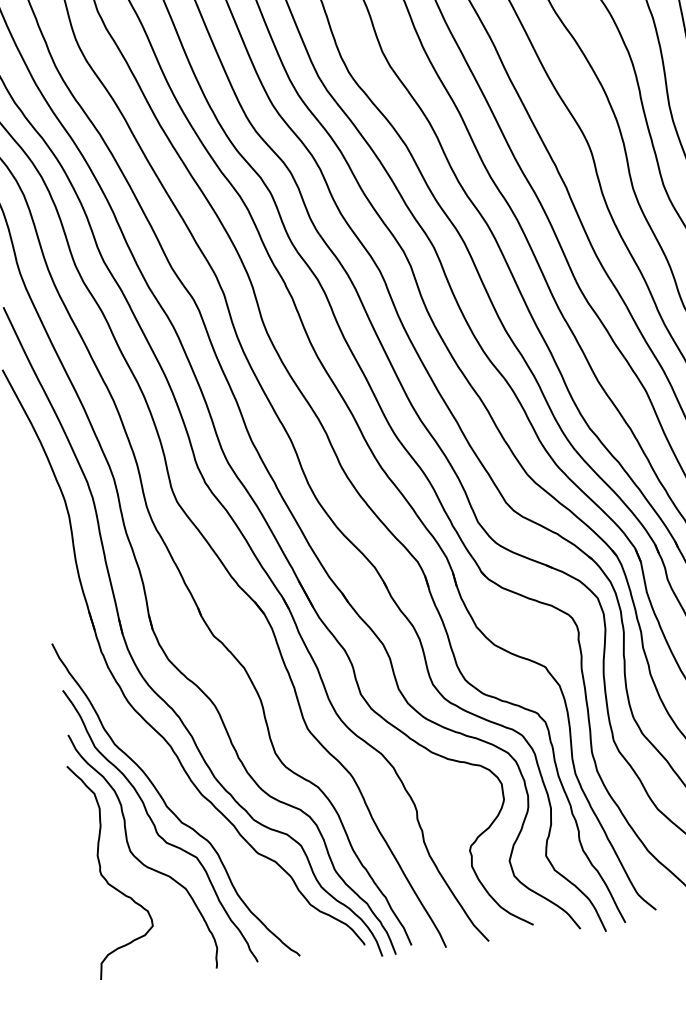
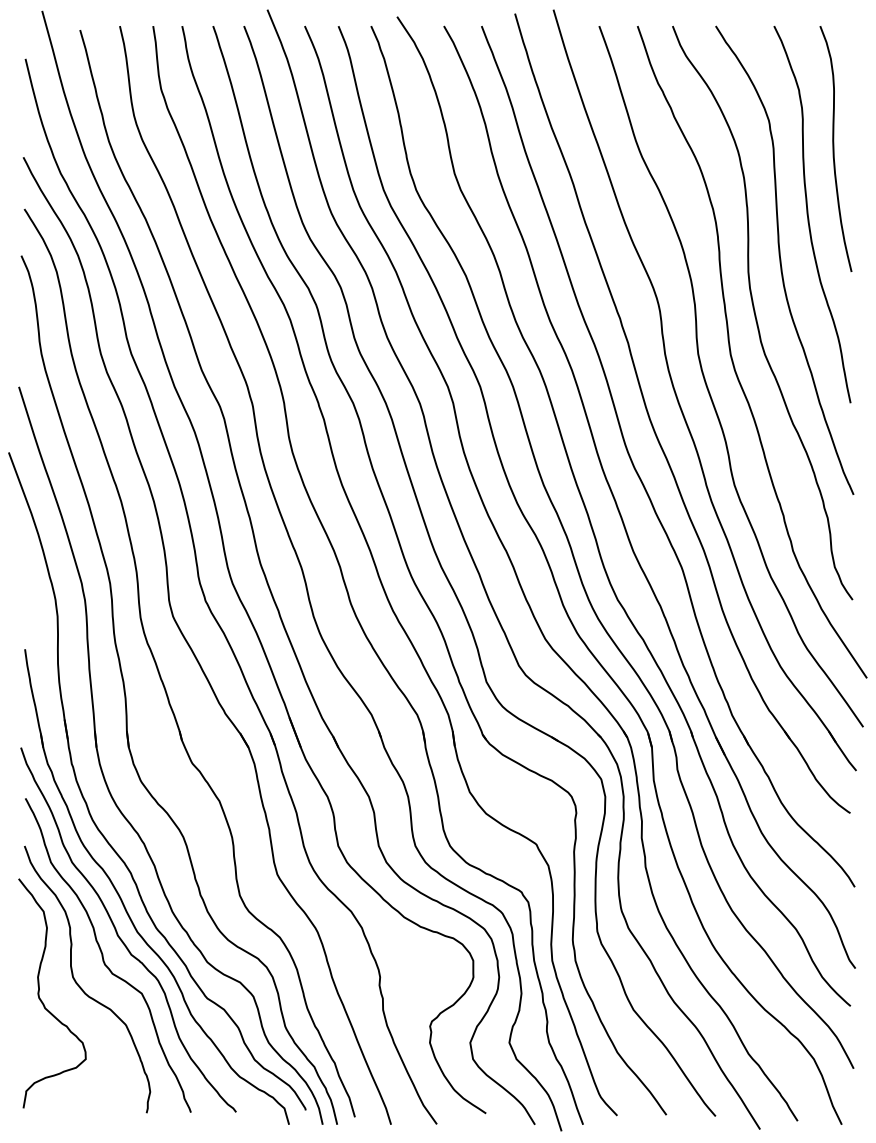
part: (166, 772) -> (122, 899), added

